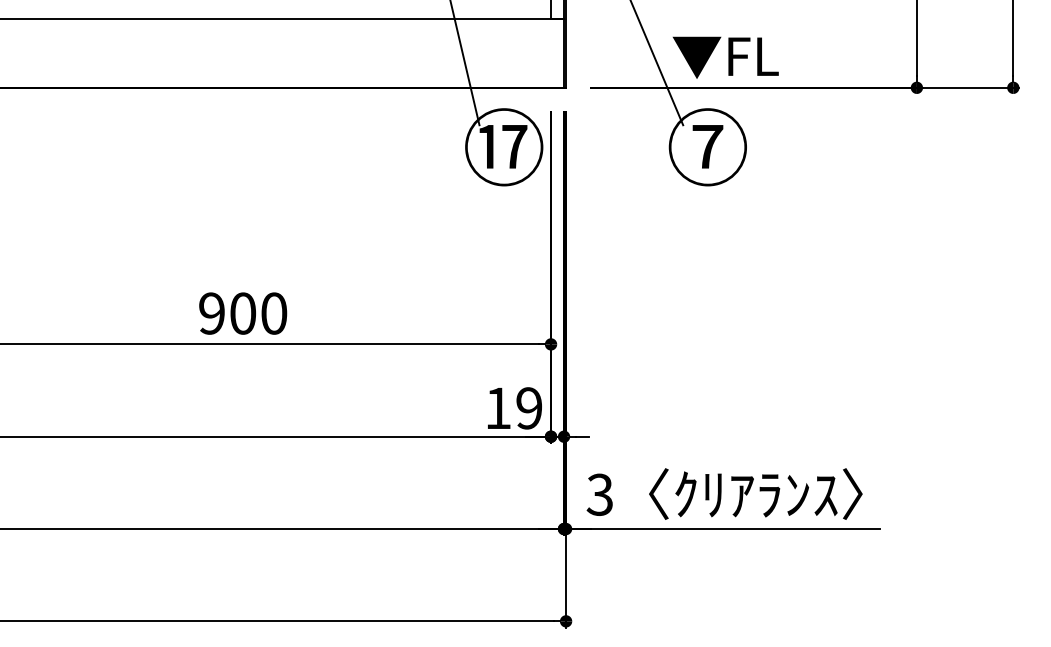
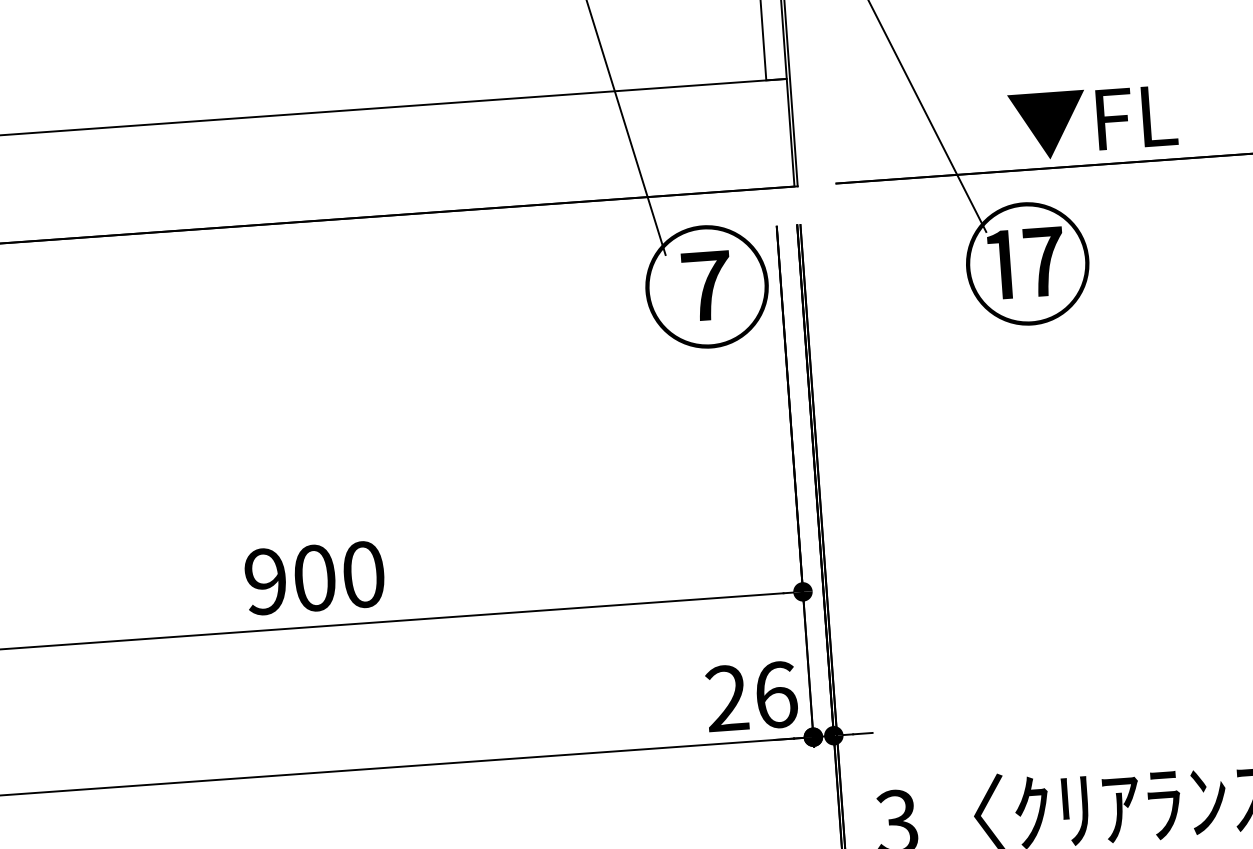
text: (725, 57) -> (1092, 121), moved
text: (503, 146) -> (705, 285), ⑰ -> ⑦
text: (707, 146) -> (1026, 262), ⑦ -> ⑰
text: (513, 408) -> (751, 696), 19 -> 26

